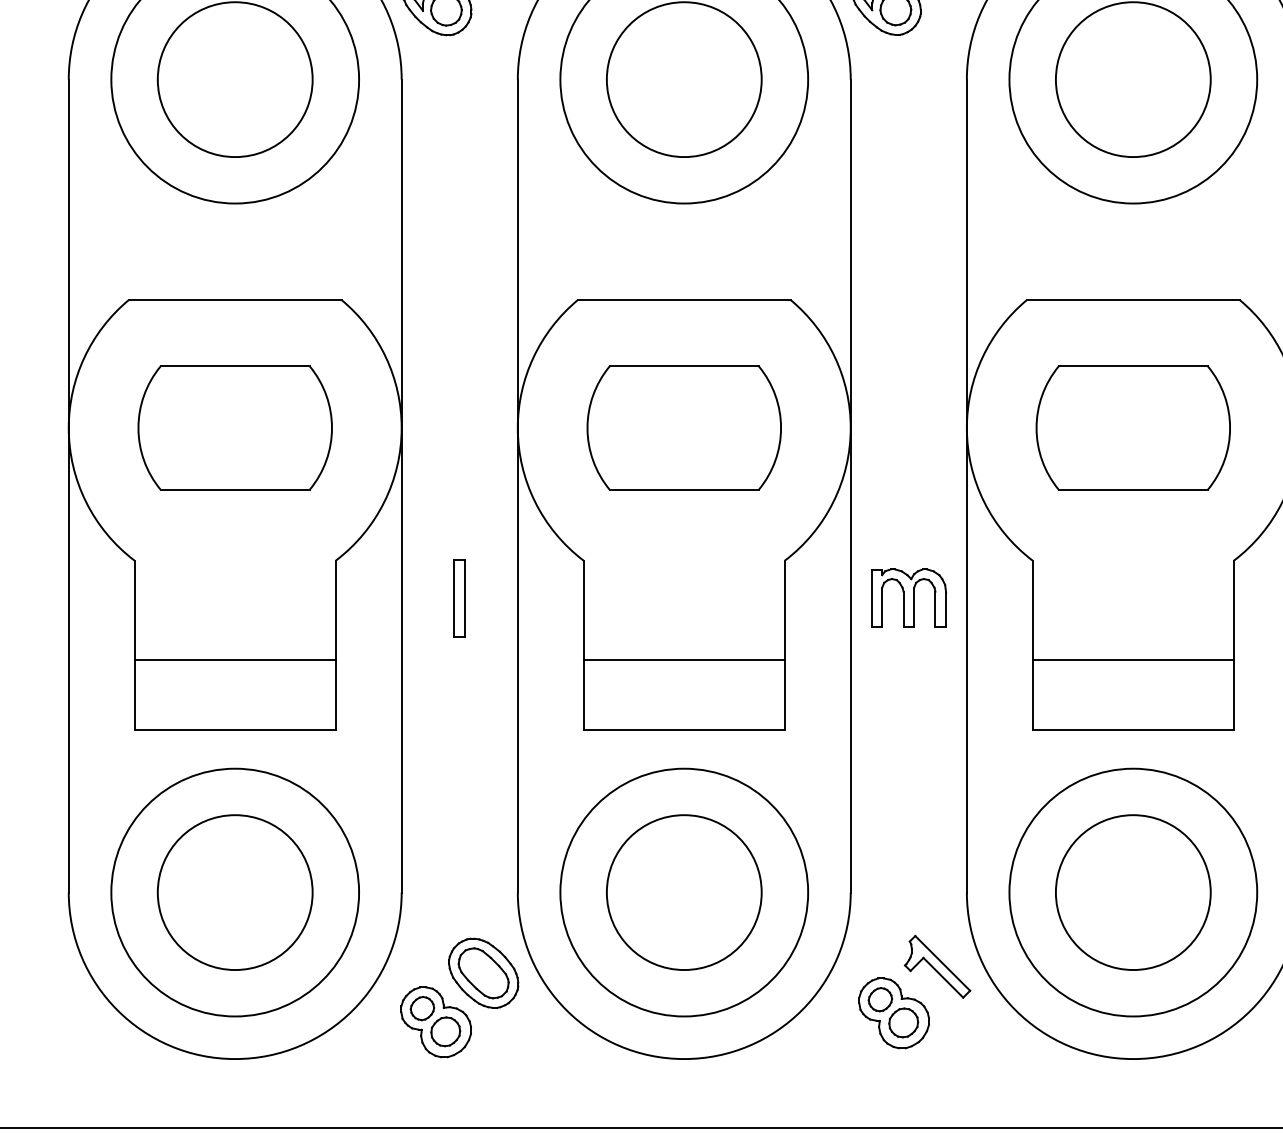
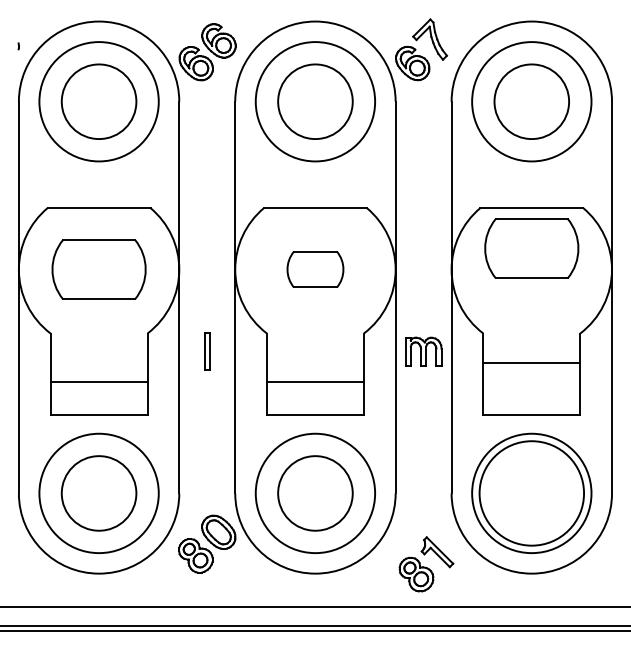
part: (684, 427) -> (315, 269), size x0.6
part: (1132, 427) -> (531, 248), moved
line: (1132, 660) -> (531, 362), moved
circle: (1132, 892) -> (531, 493), size x1.4
part: (914, 992) -> (426, 564), moved

